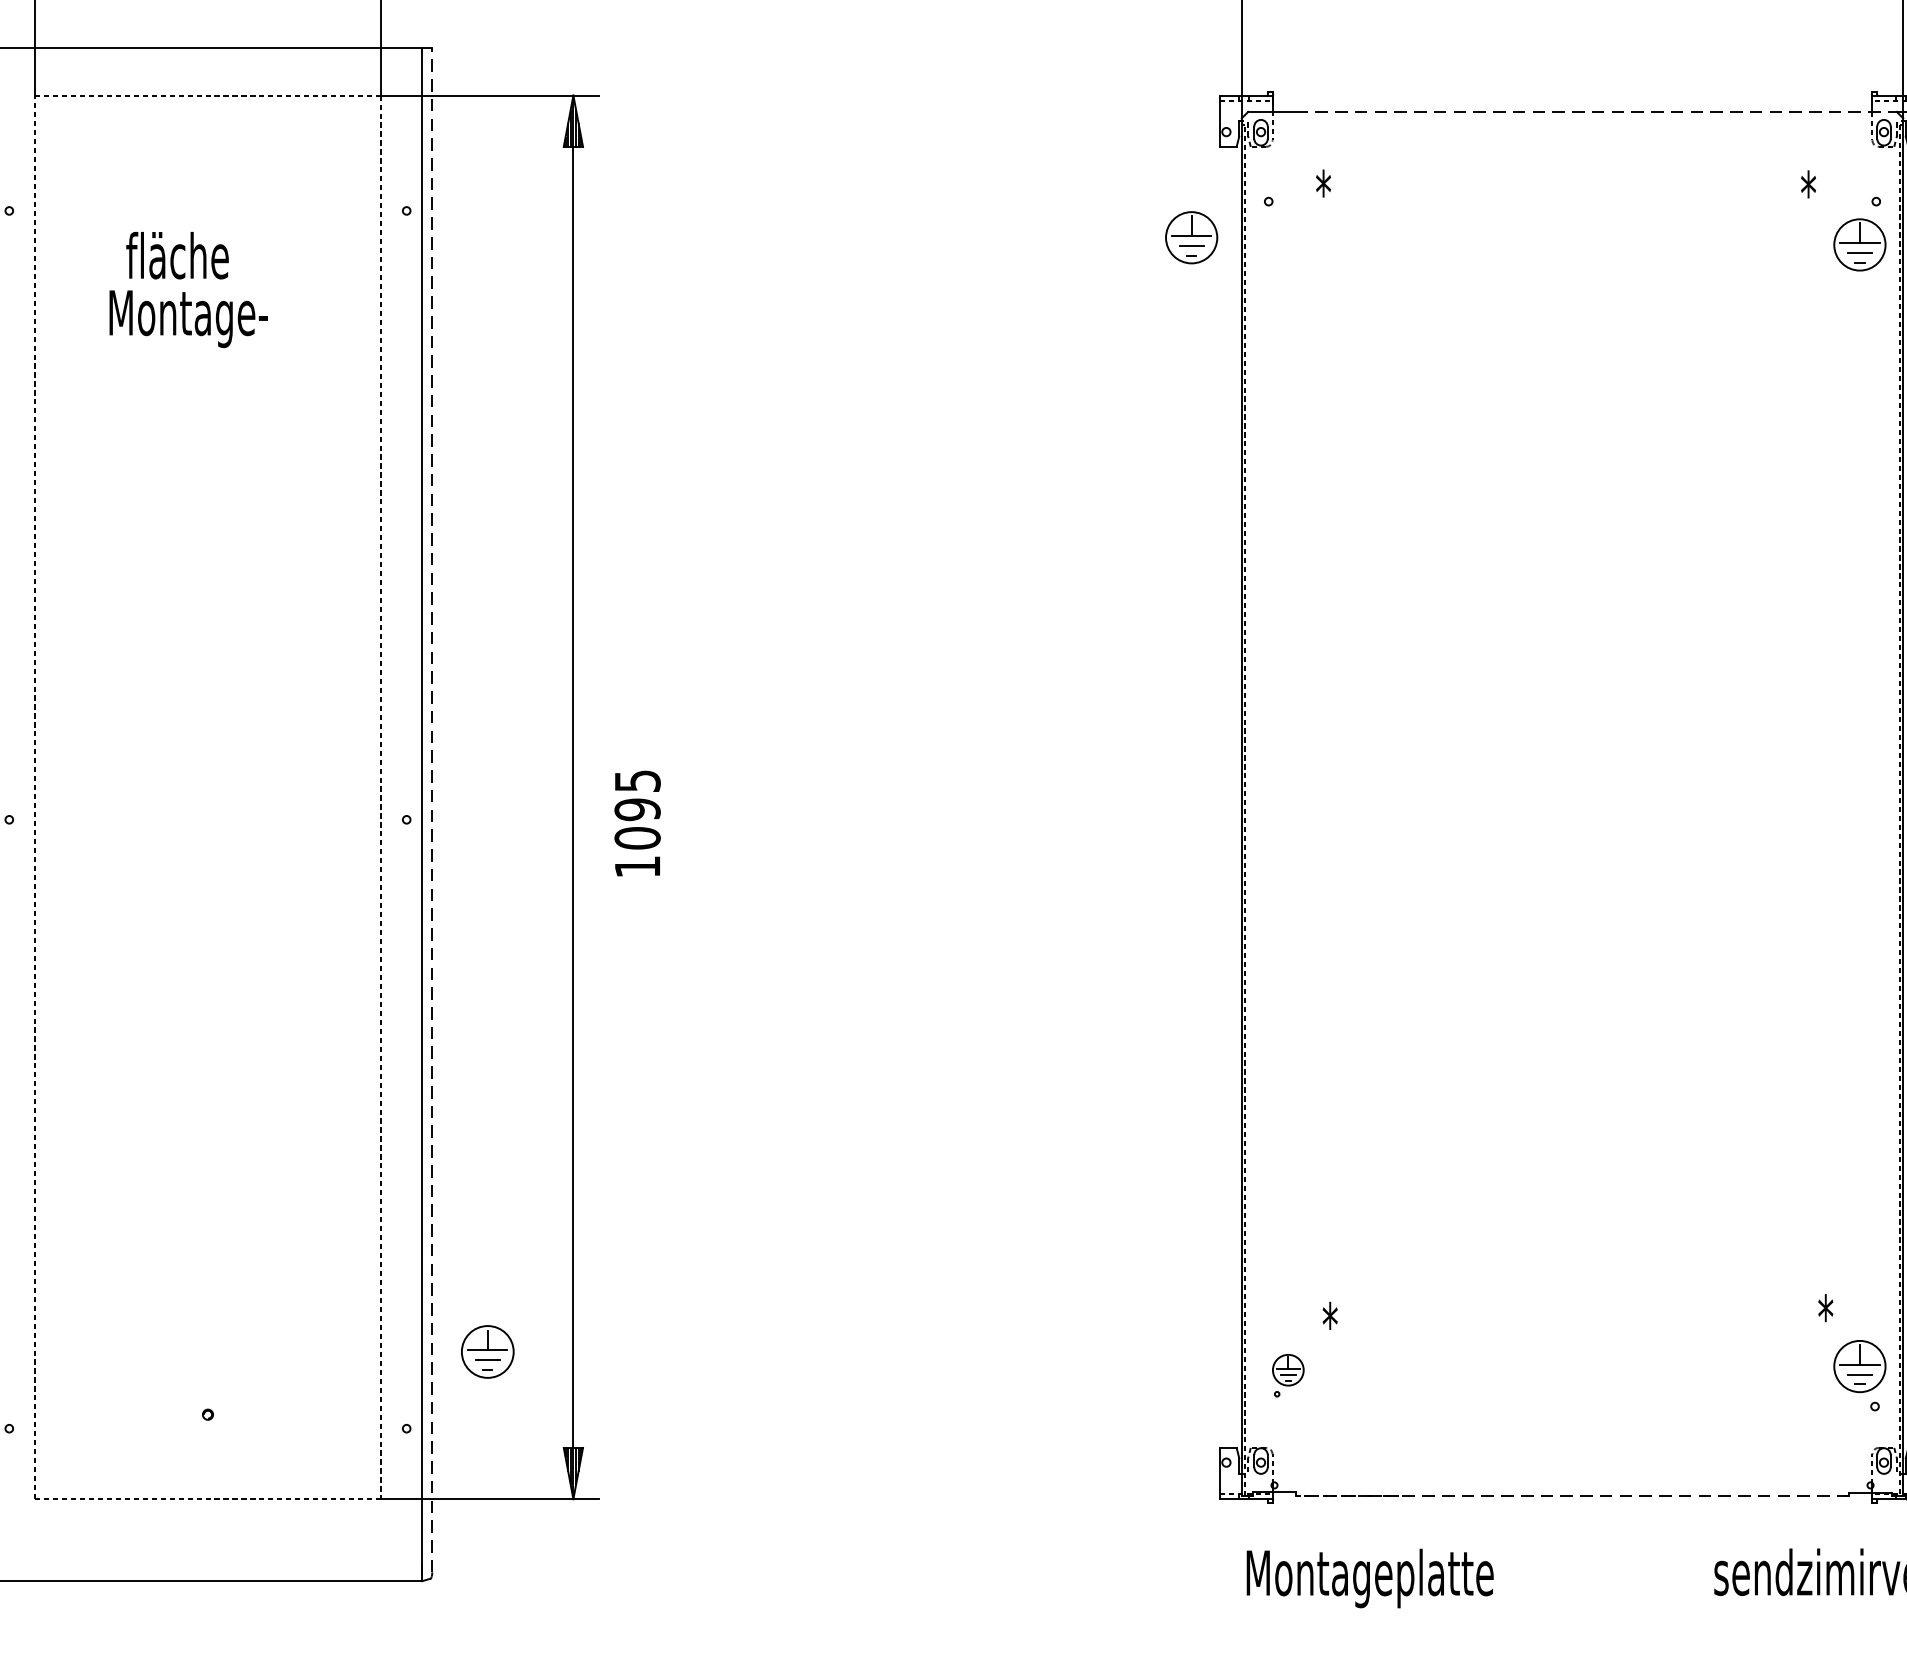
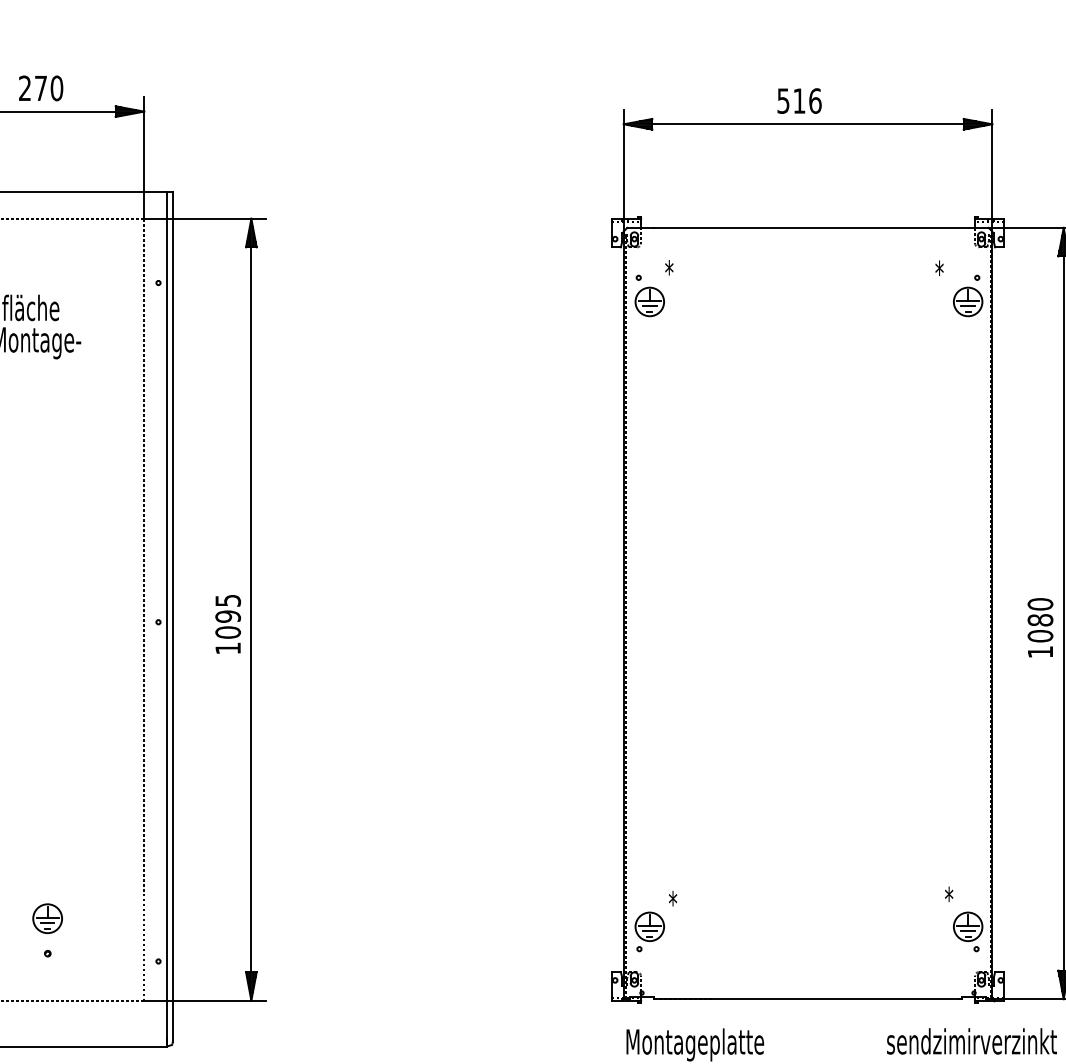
line: (1596, 111) -> (821, 227), dashed -> solid
part: (1191, 236) -> (649, 301), moved
line: (431, 809) -> (172, 616), dashed -> solid
text: (638, 823) -> (228, 624), moved
part: (487, 1351) -> (47, 918), moved
part: (1287, 1374) -> (649, 931), size x1.67
line: (1571, 1496) -> (807, 999), dashed -> solid

